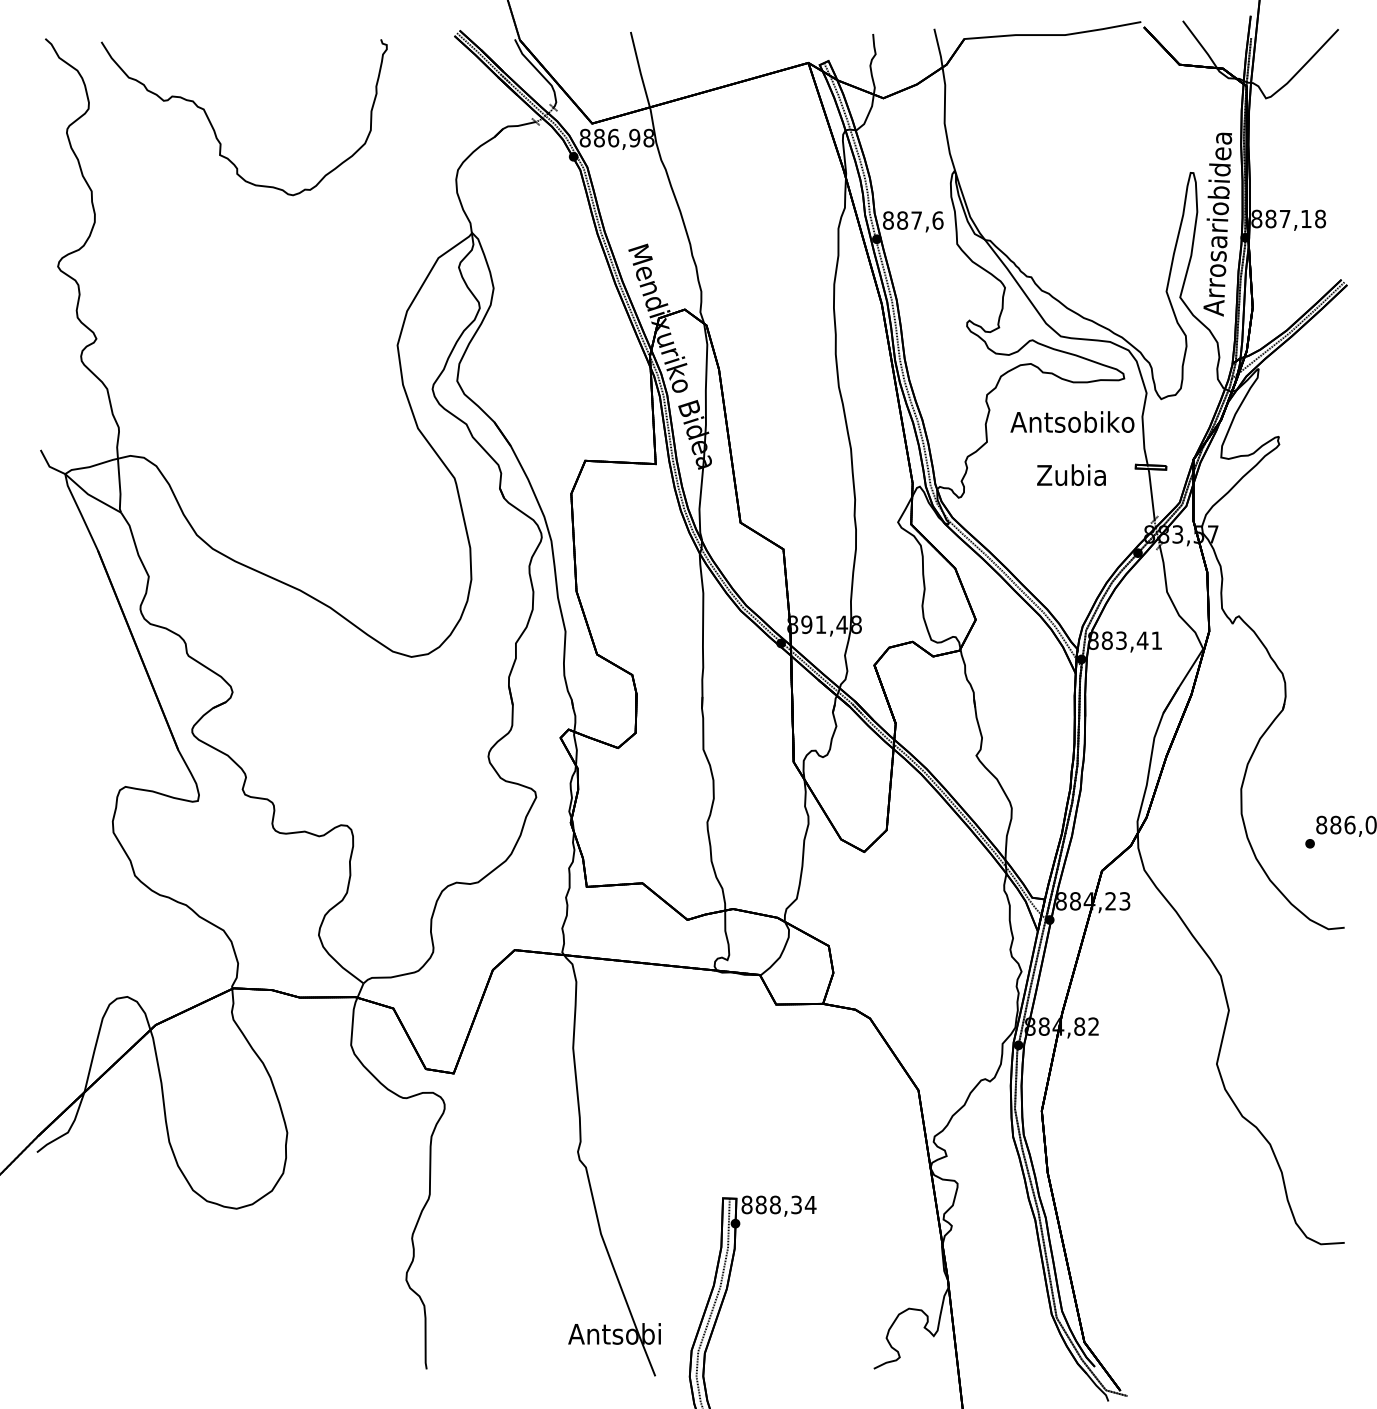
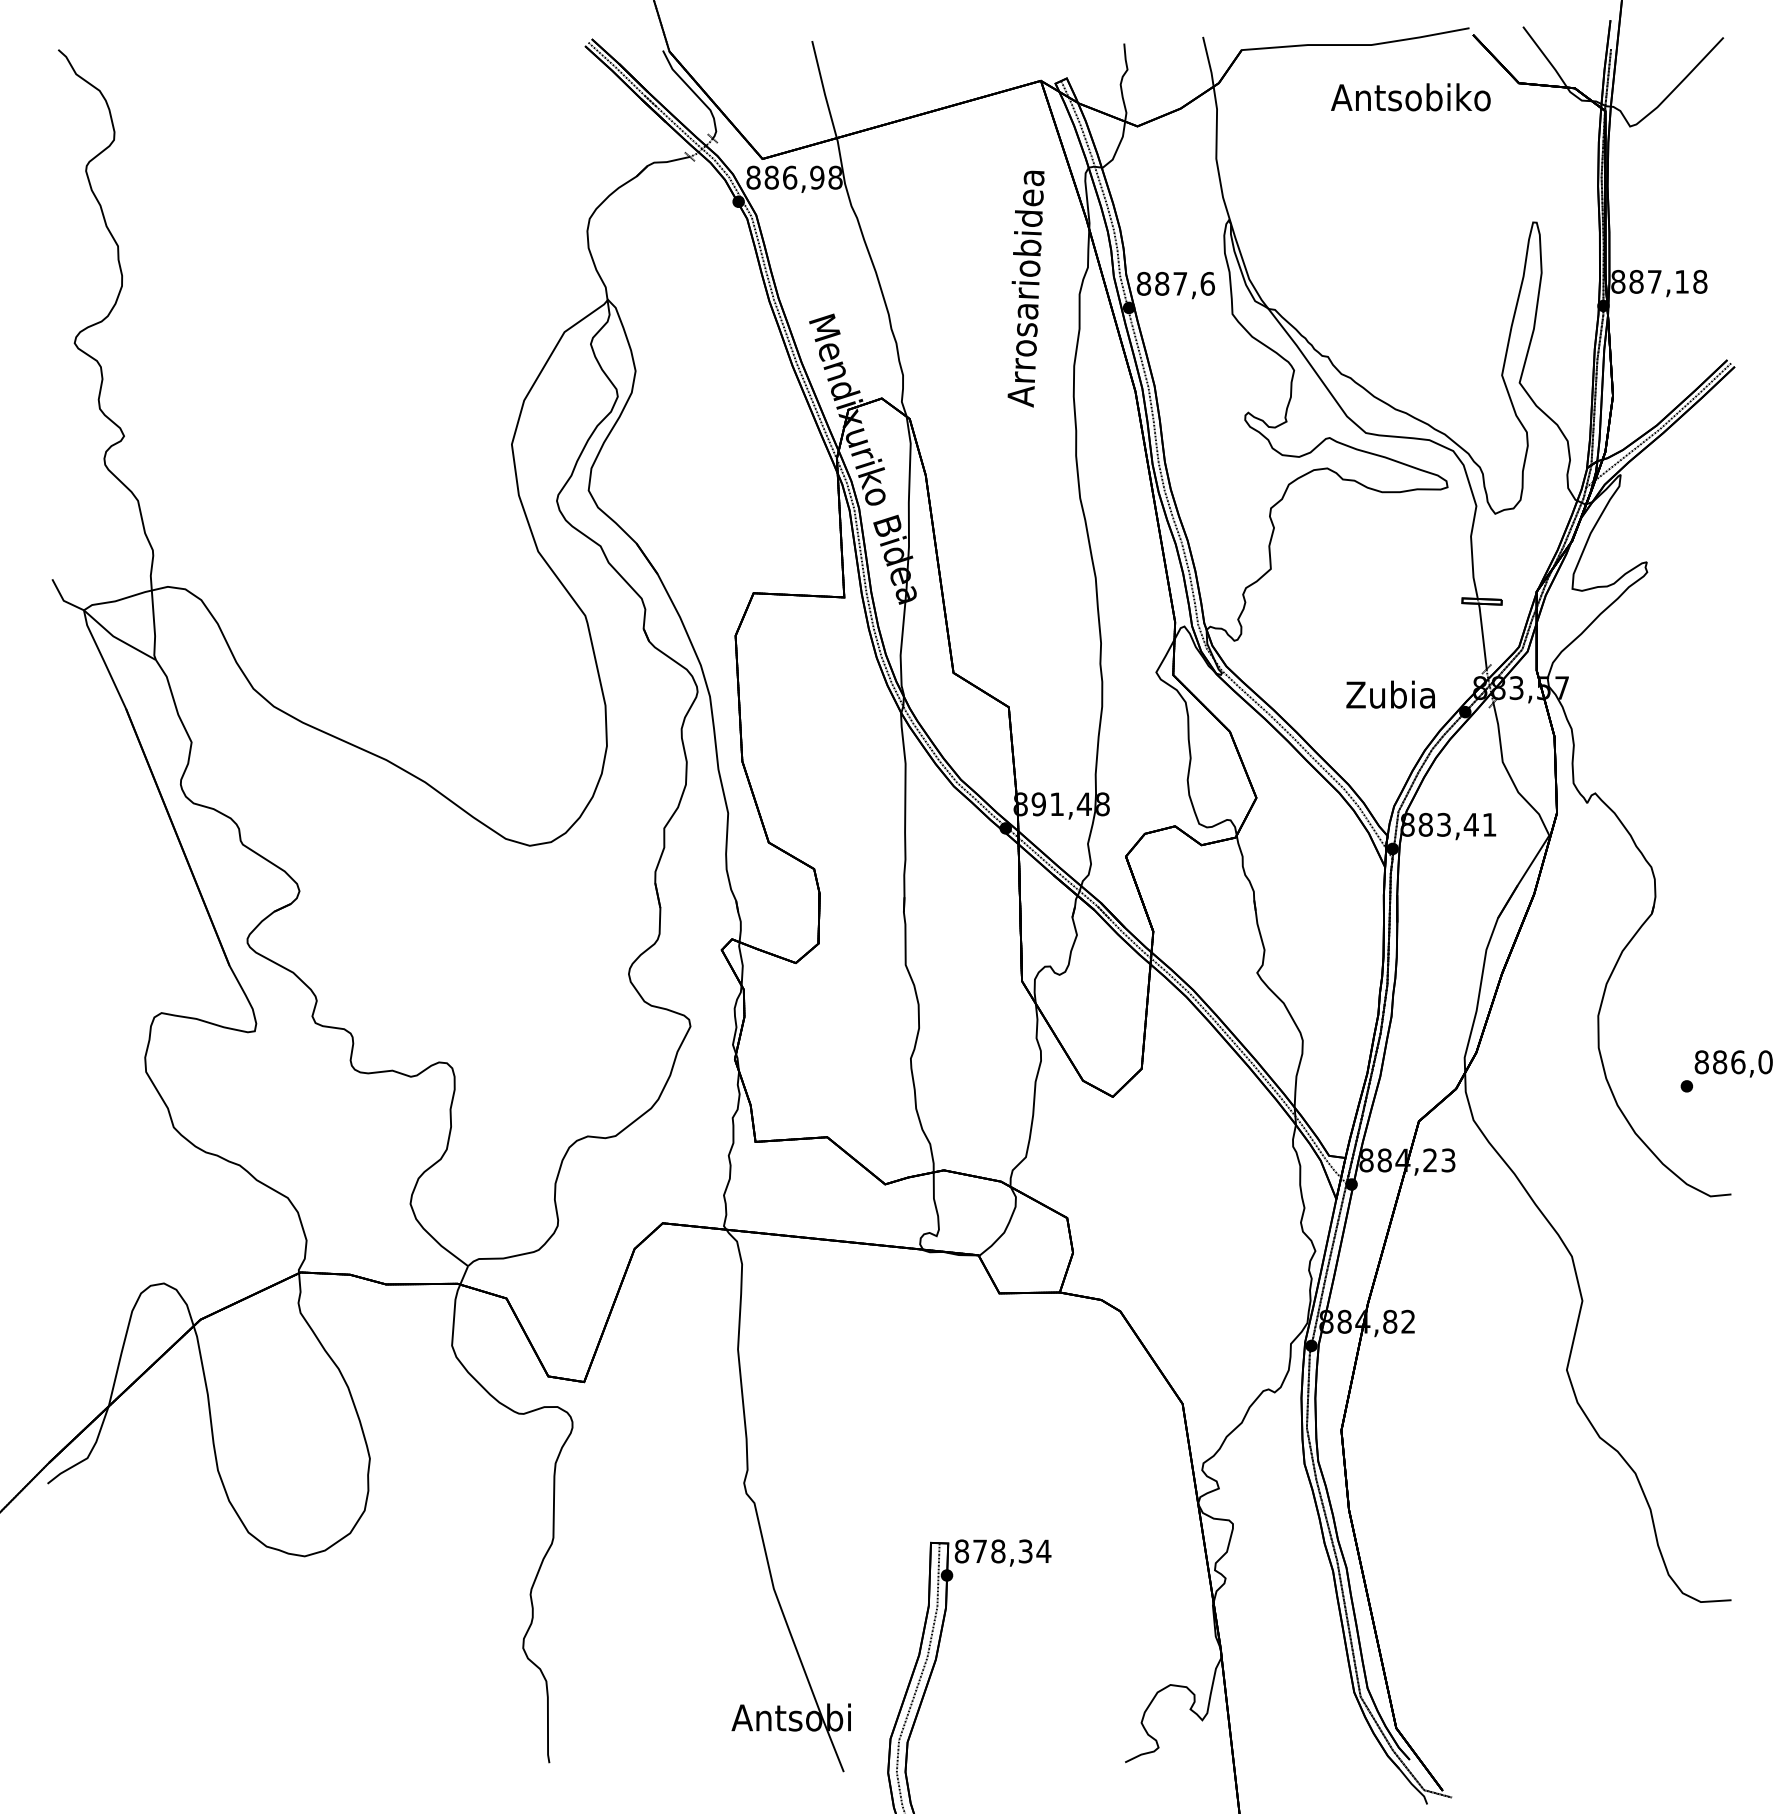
part: (215, 131) -> (277, 169), removed
text: (1217, 224) -> (1025, 288), moved
text: (1072, 422) -> (1410, 97), moved
text: (1071, 475) -> (1390, 694), moved
text: (761, 1205) -> (980, 1551), 888,34 -> 878,34

